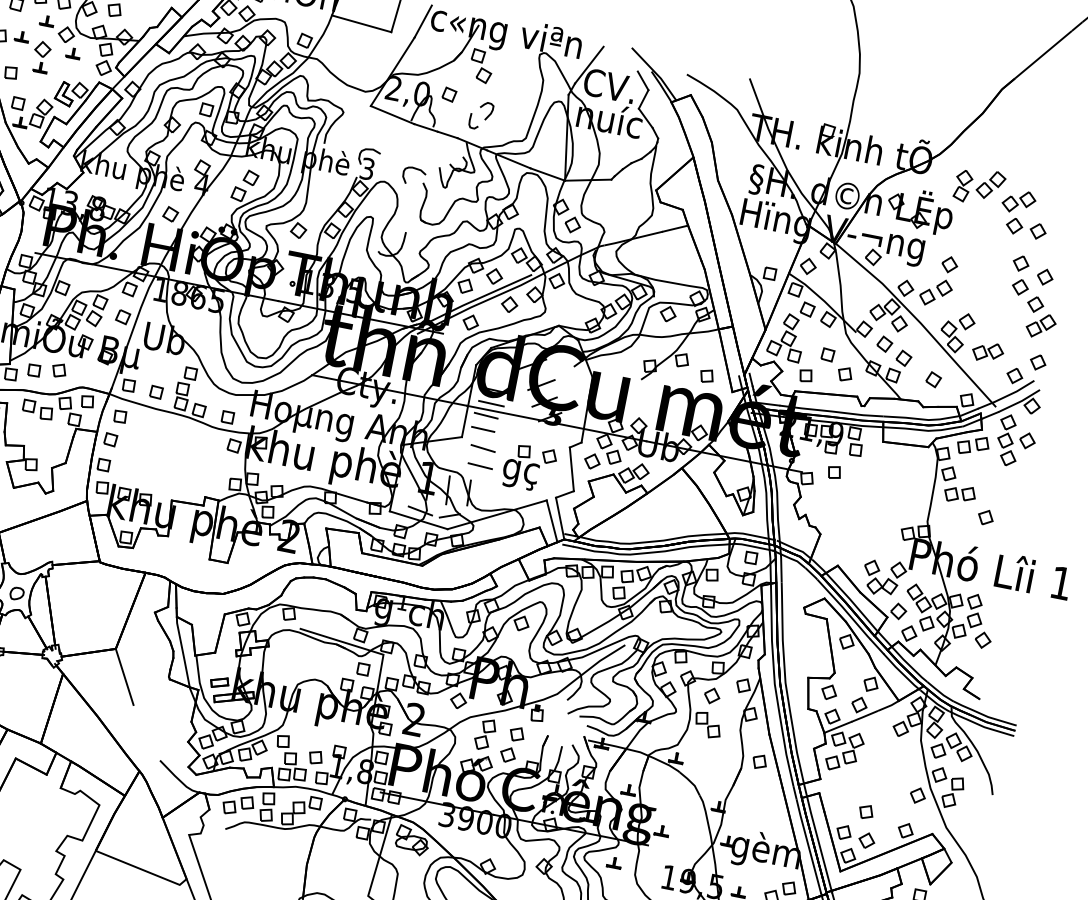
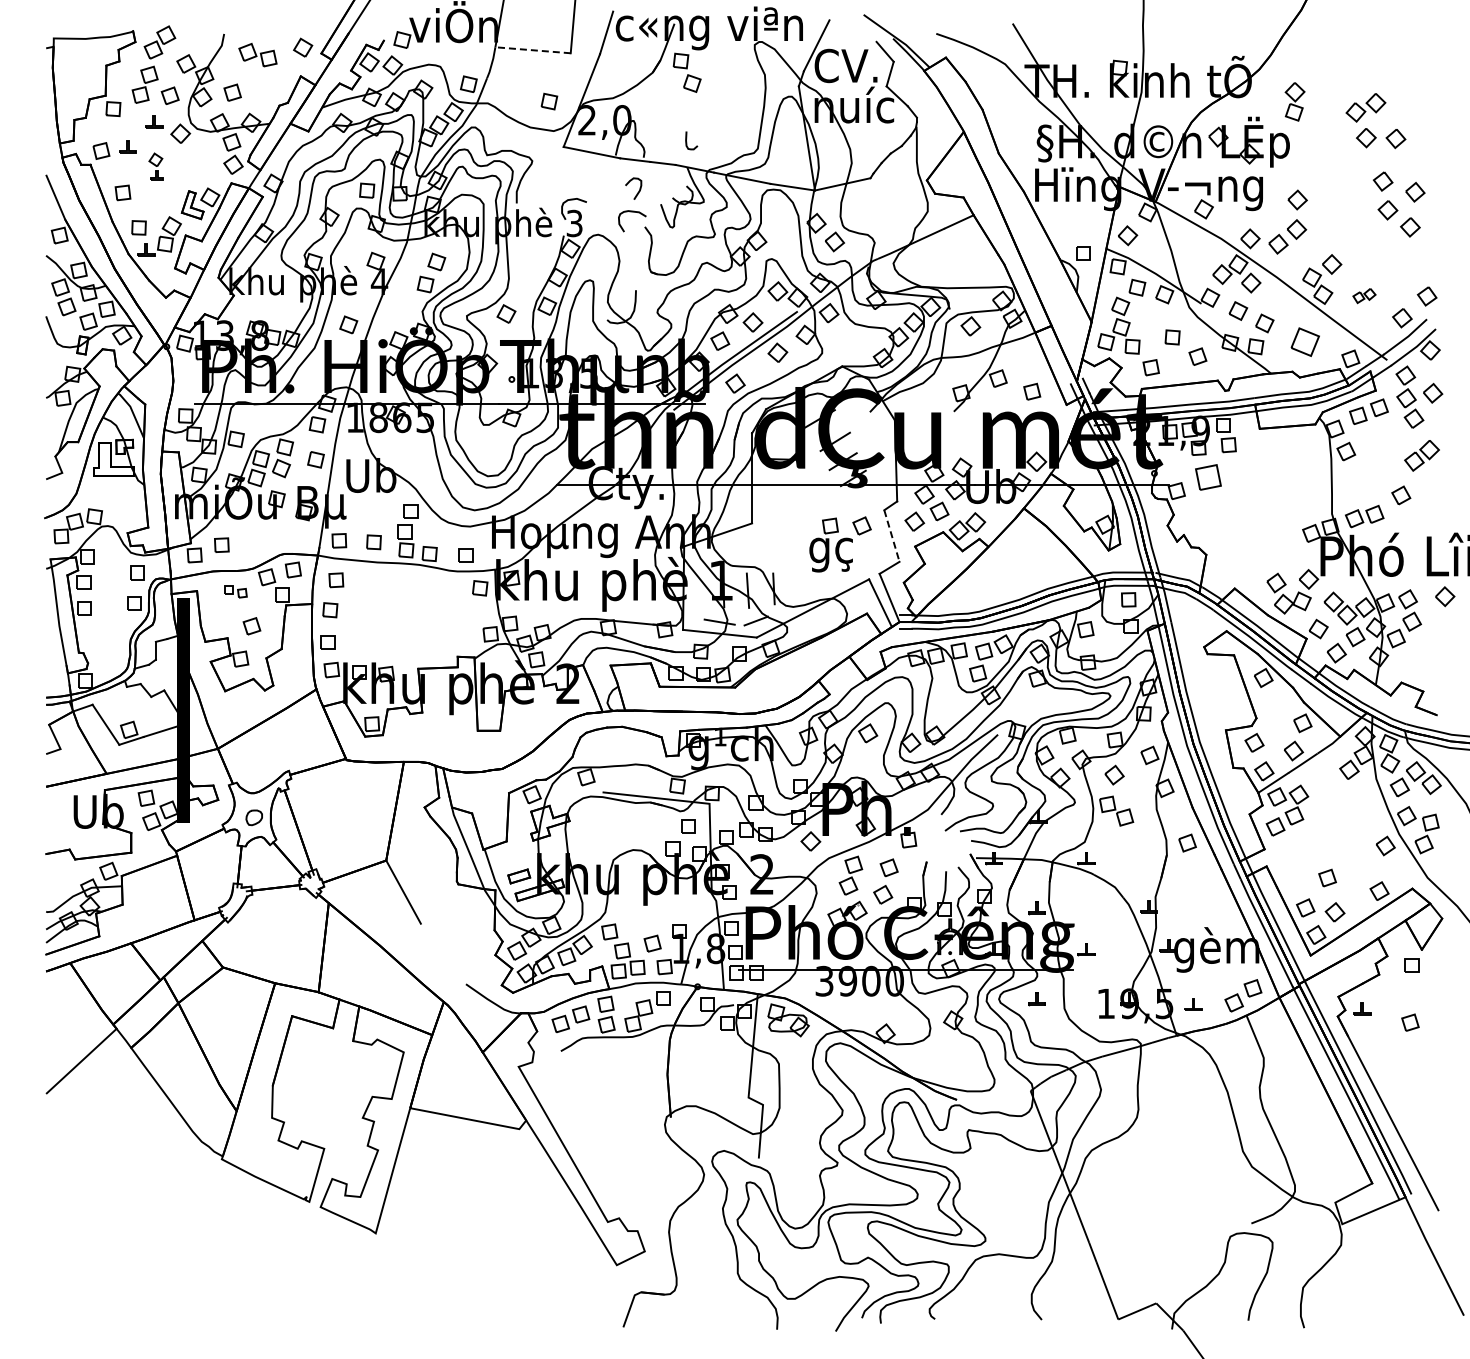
line: (361, 24) -> (533, 50), solid -> dashed
part: (73, 53) -> (193, 154), removed
part: (41, 56) -> (155, 166), size x0.7
part: (449, 94) -> (549, 101), moved
curve: (489, 113) -> (638, 190), moved
part: (991, 185) -> (1328, 94), removed
part: (1040, 325) -> (1421, 455), moved
part: (988, 351) -> (1364, 295), size x0.6
part: (58, 370) -> (251, 626), moved
part: (933, 379) -> (1305, 341), size x1.6
line: (491, 403) -> (779, 475), removed
part: (37, 409) -> (235, 591), size x0.6
line: (485, 415) -> (775, 491), removed
line: (483, 428) -> (775, 508), removed
line: (483, 448) -> (780, 531), removed
line: (479, 465) -> (780, 553), removed
line: (571, 469) -> (891, 536), solid -> dashed
part: (834, 471) -> (1208, 476), size x1.6
part: (959, 494) -> (1364, 516), moved
part: (983, 640) -> (1445, 596), moved

